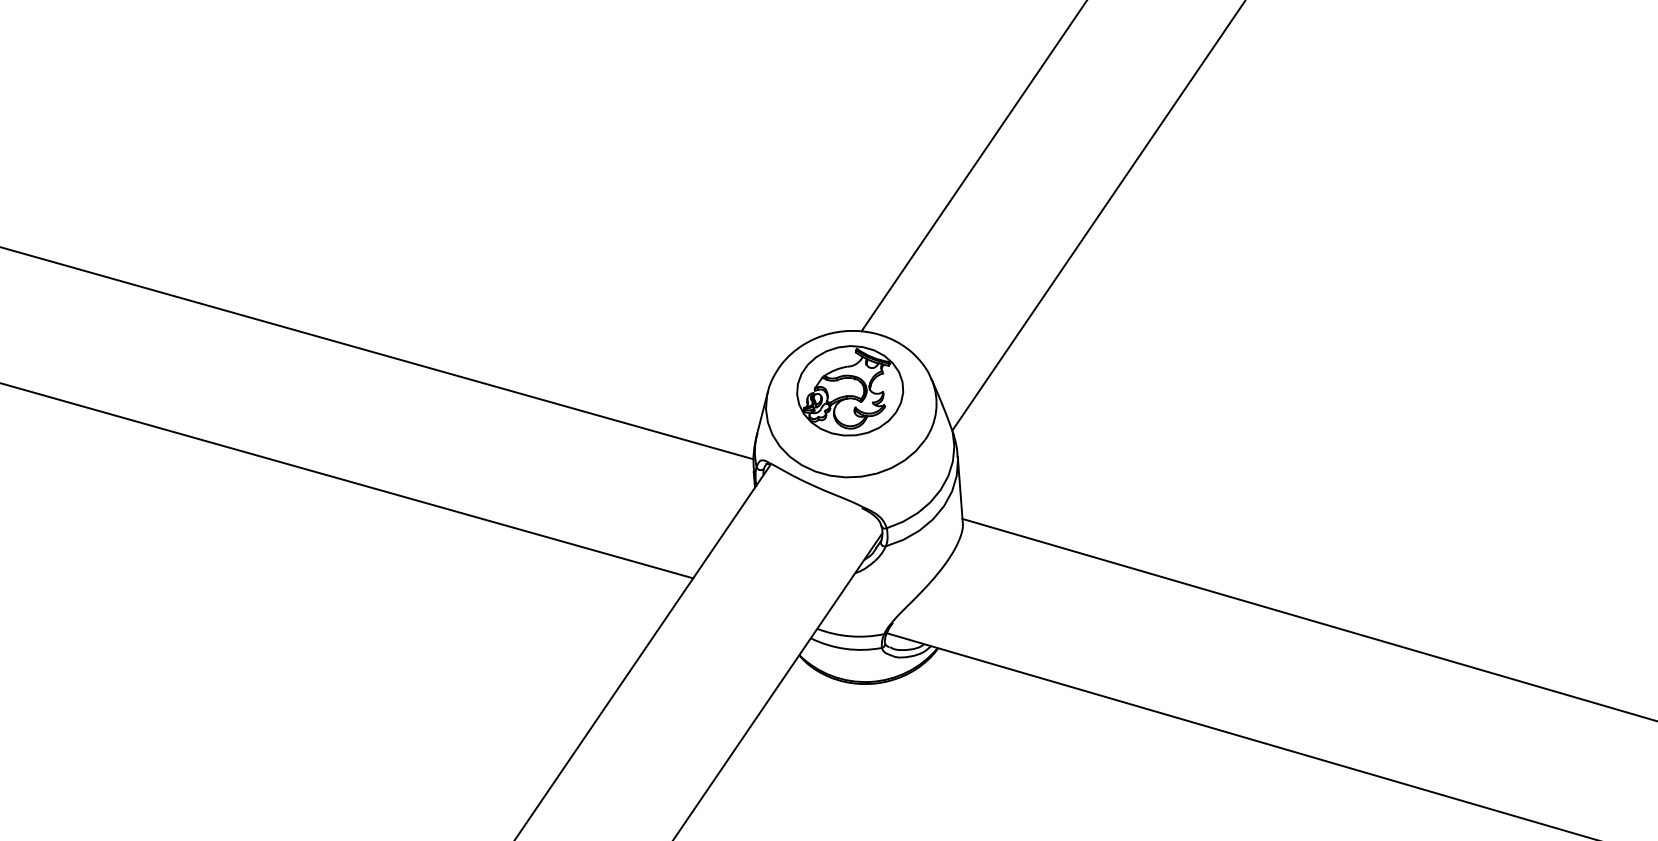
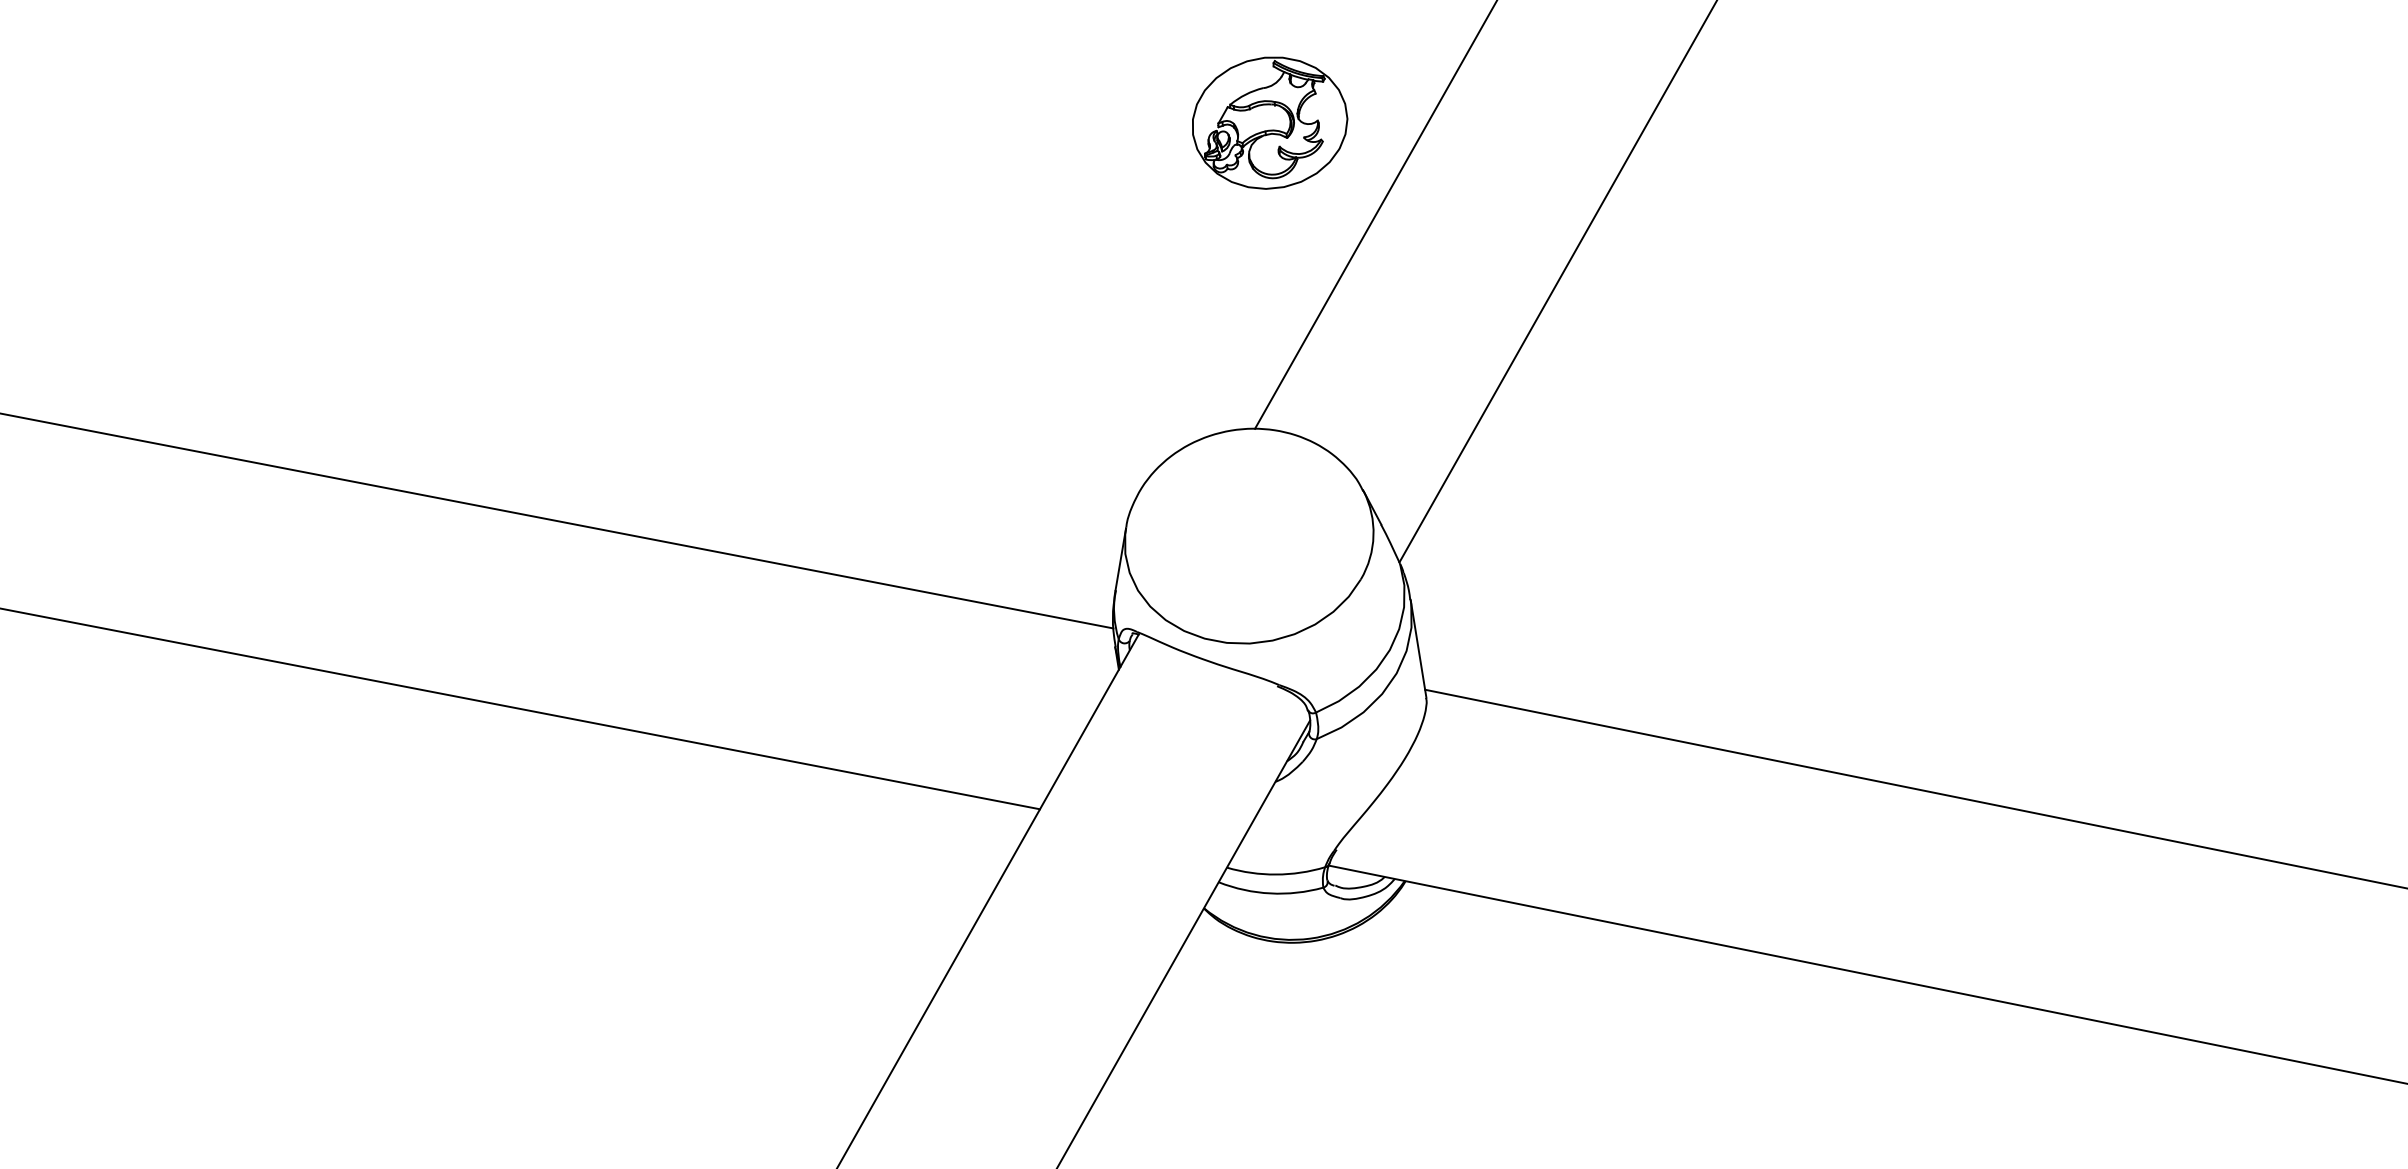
part: (850, 390) -> (1270, 122), moved

